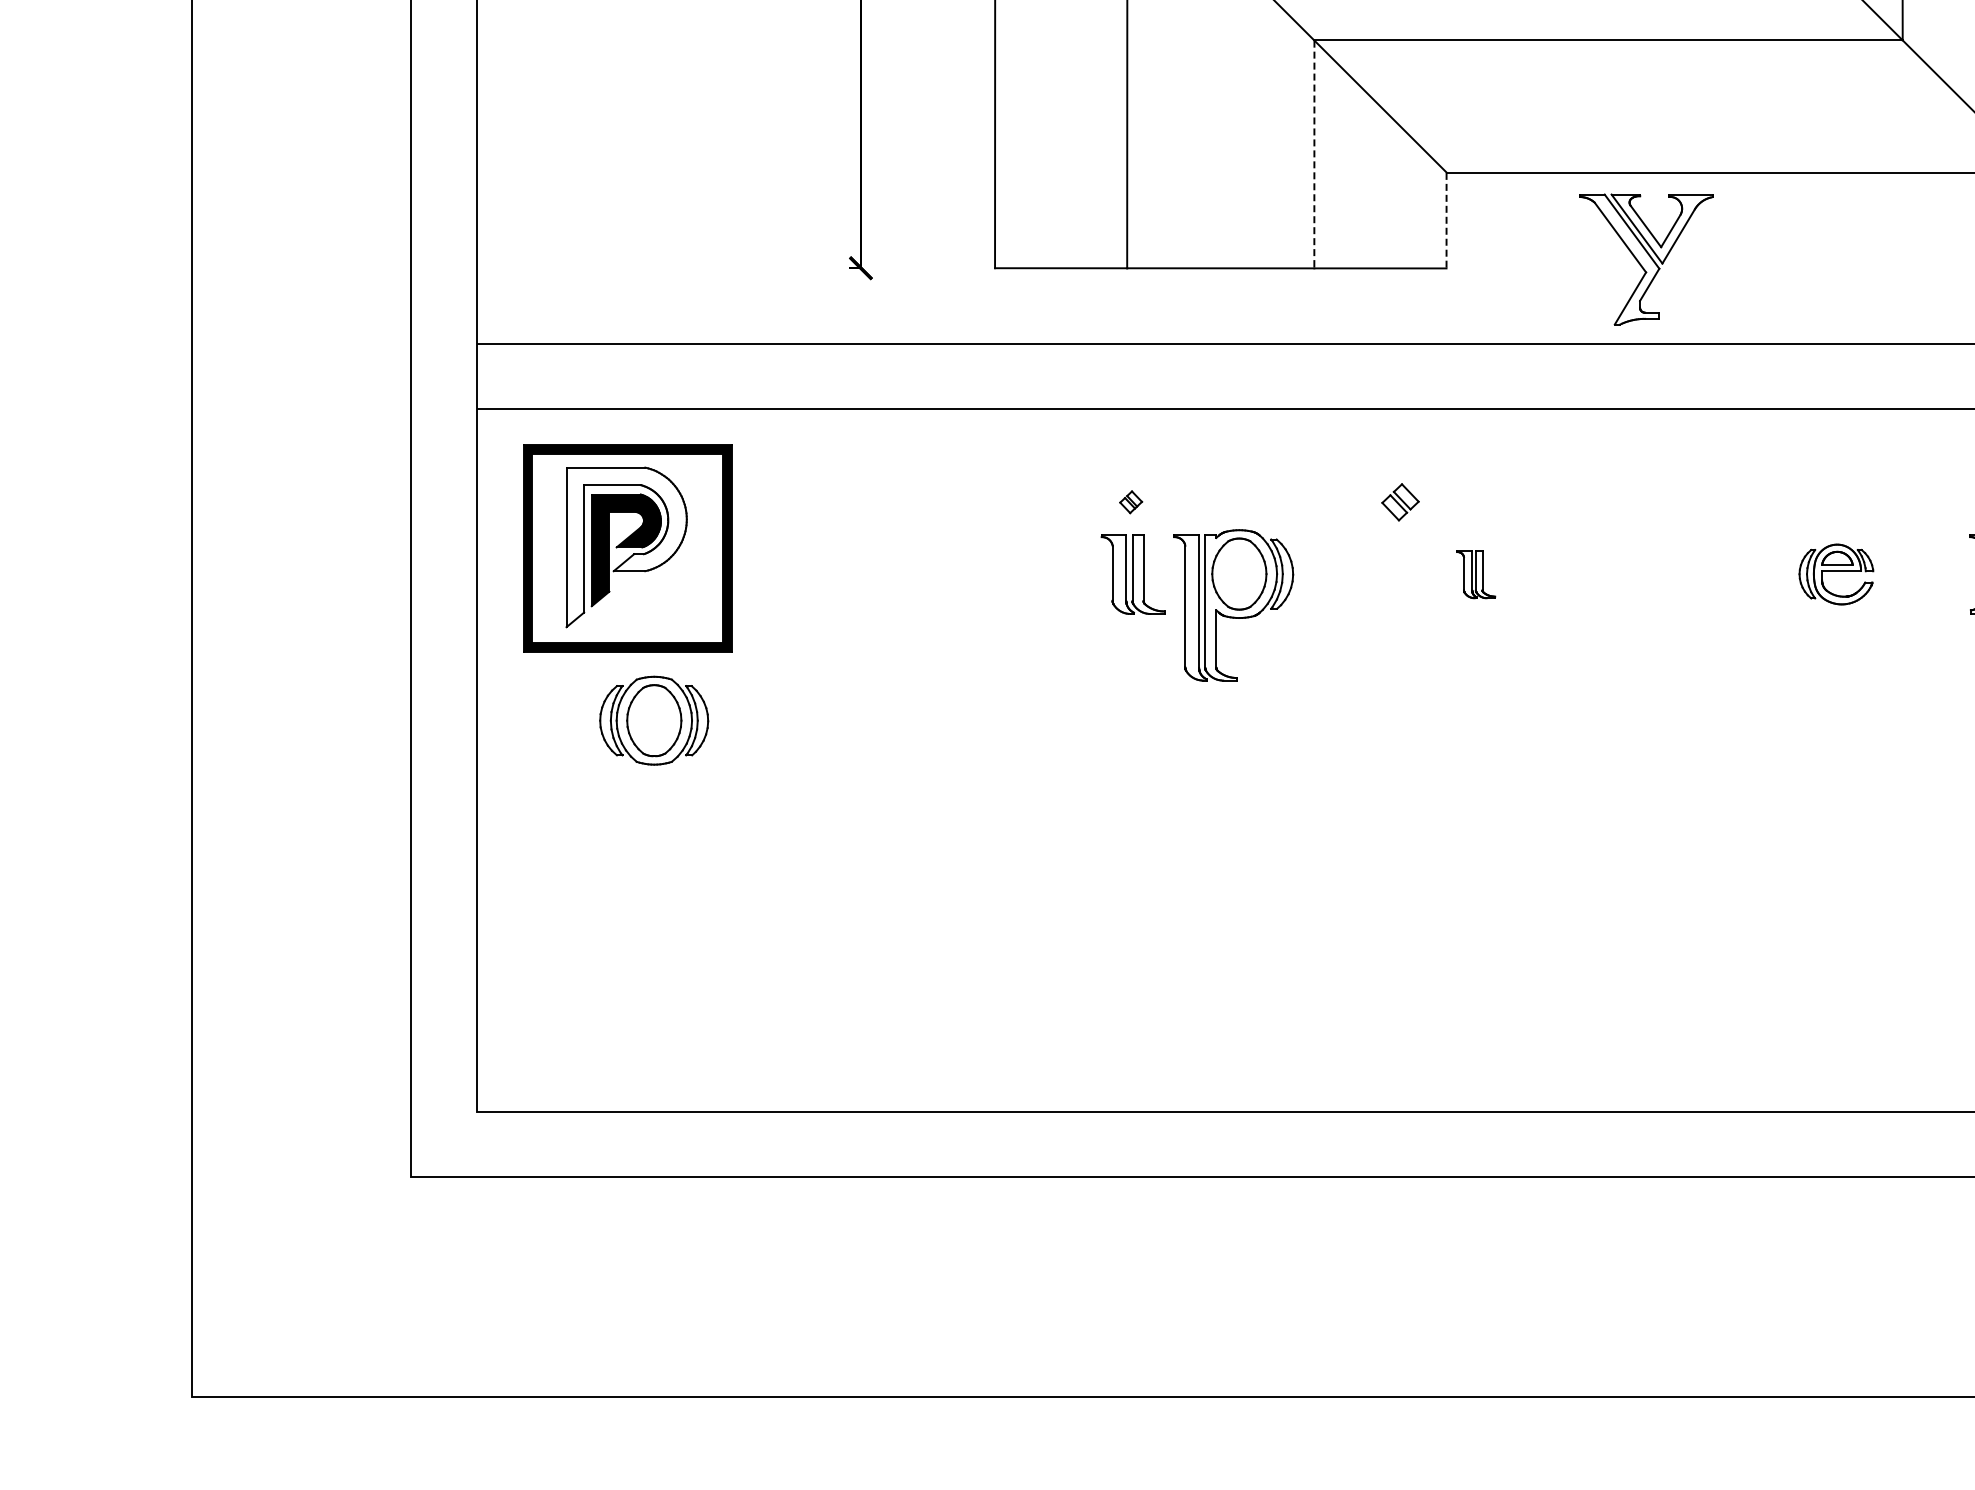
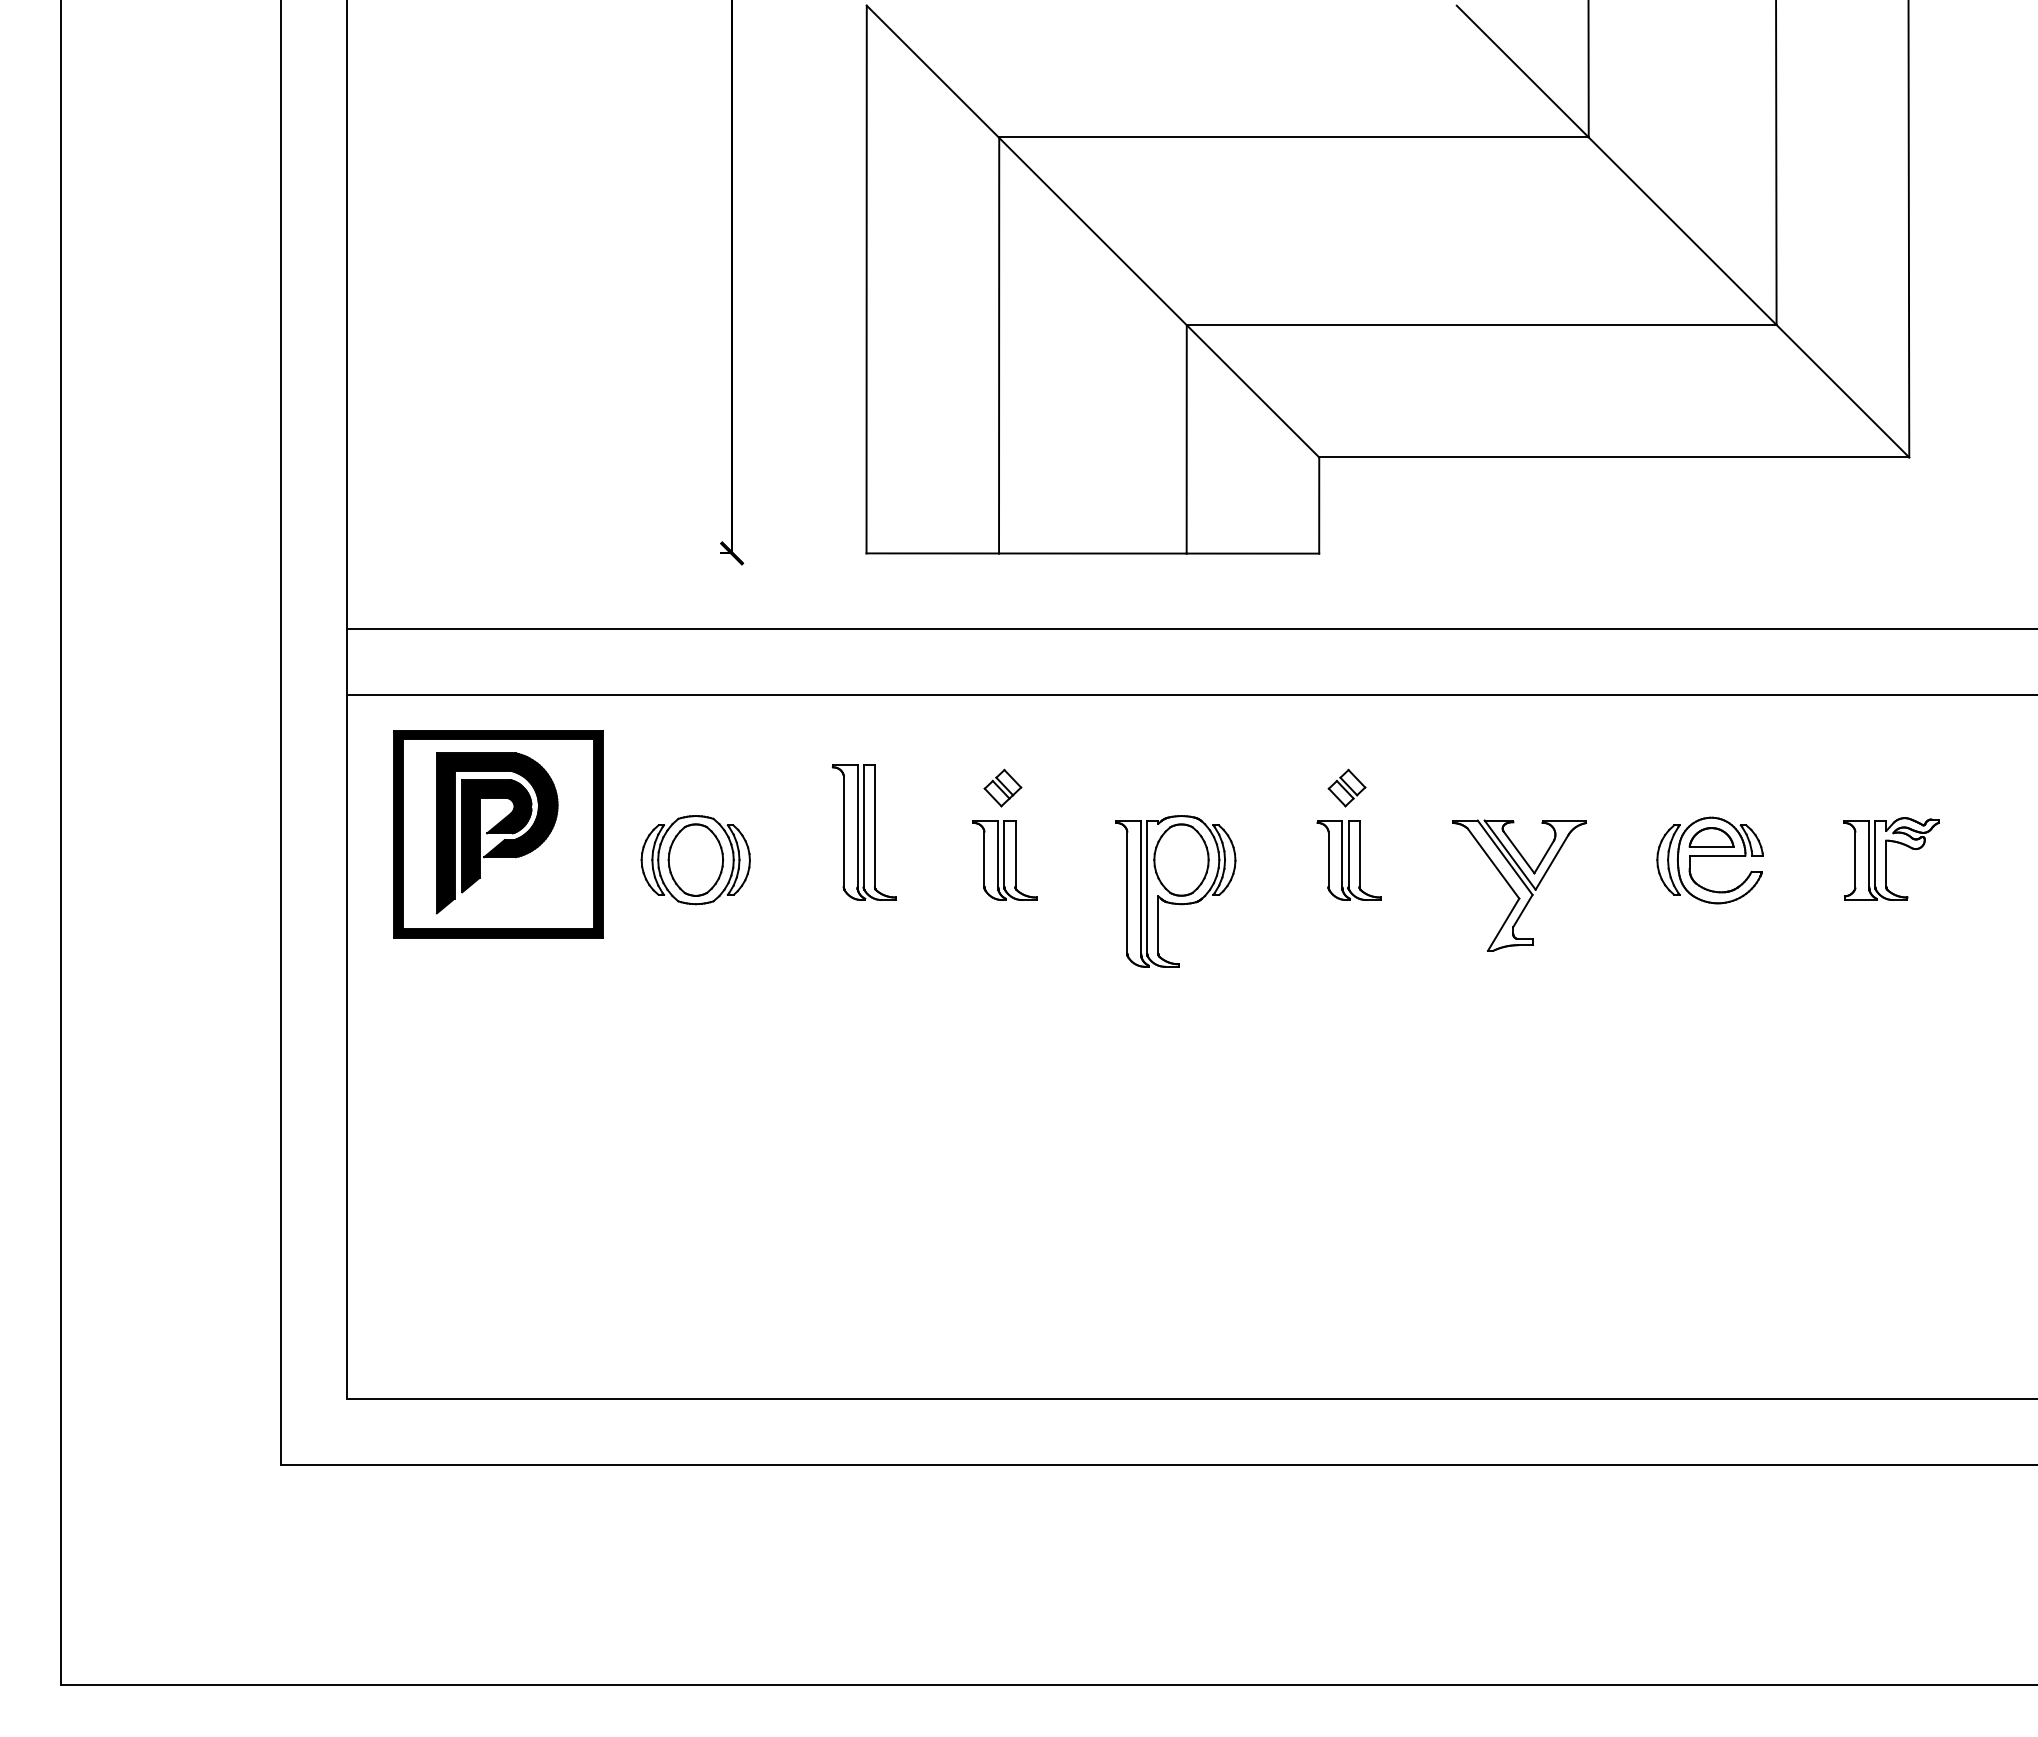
line: (1314, 154) -> (1186, 439), dashed -> solid
line: (1446, 220) -> (1319, 505), dashed -> solid
part: (1646, 259) -> (1519, 885), moved
part: (1130, 501) -> (1002, 787), size x1.67
part: (1399, 501) -> (1346, 787), moved
part: (993, 546) -> (864, 832), added
fill: (625, 547) -> (496, 833), added
part: (1475, 574) -> (1348, 860), size x1.67
part: (1835, 574) -> (1709, 860), size x1.43
part: (1233, 605) -> (1175, 891), moved
part: (653, 721) -> (695, 860), moved

